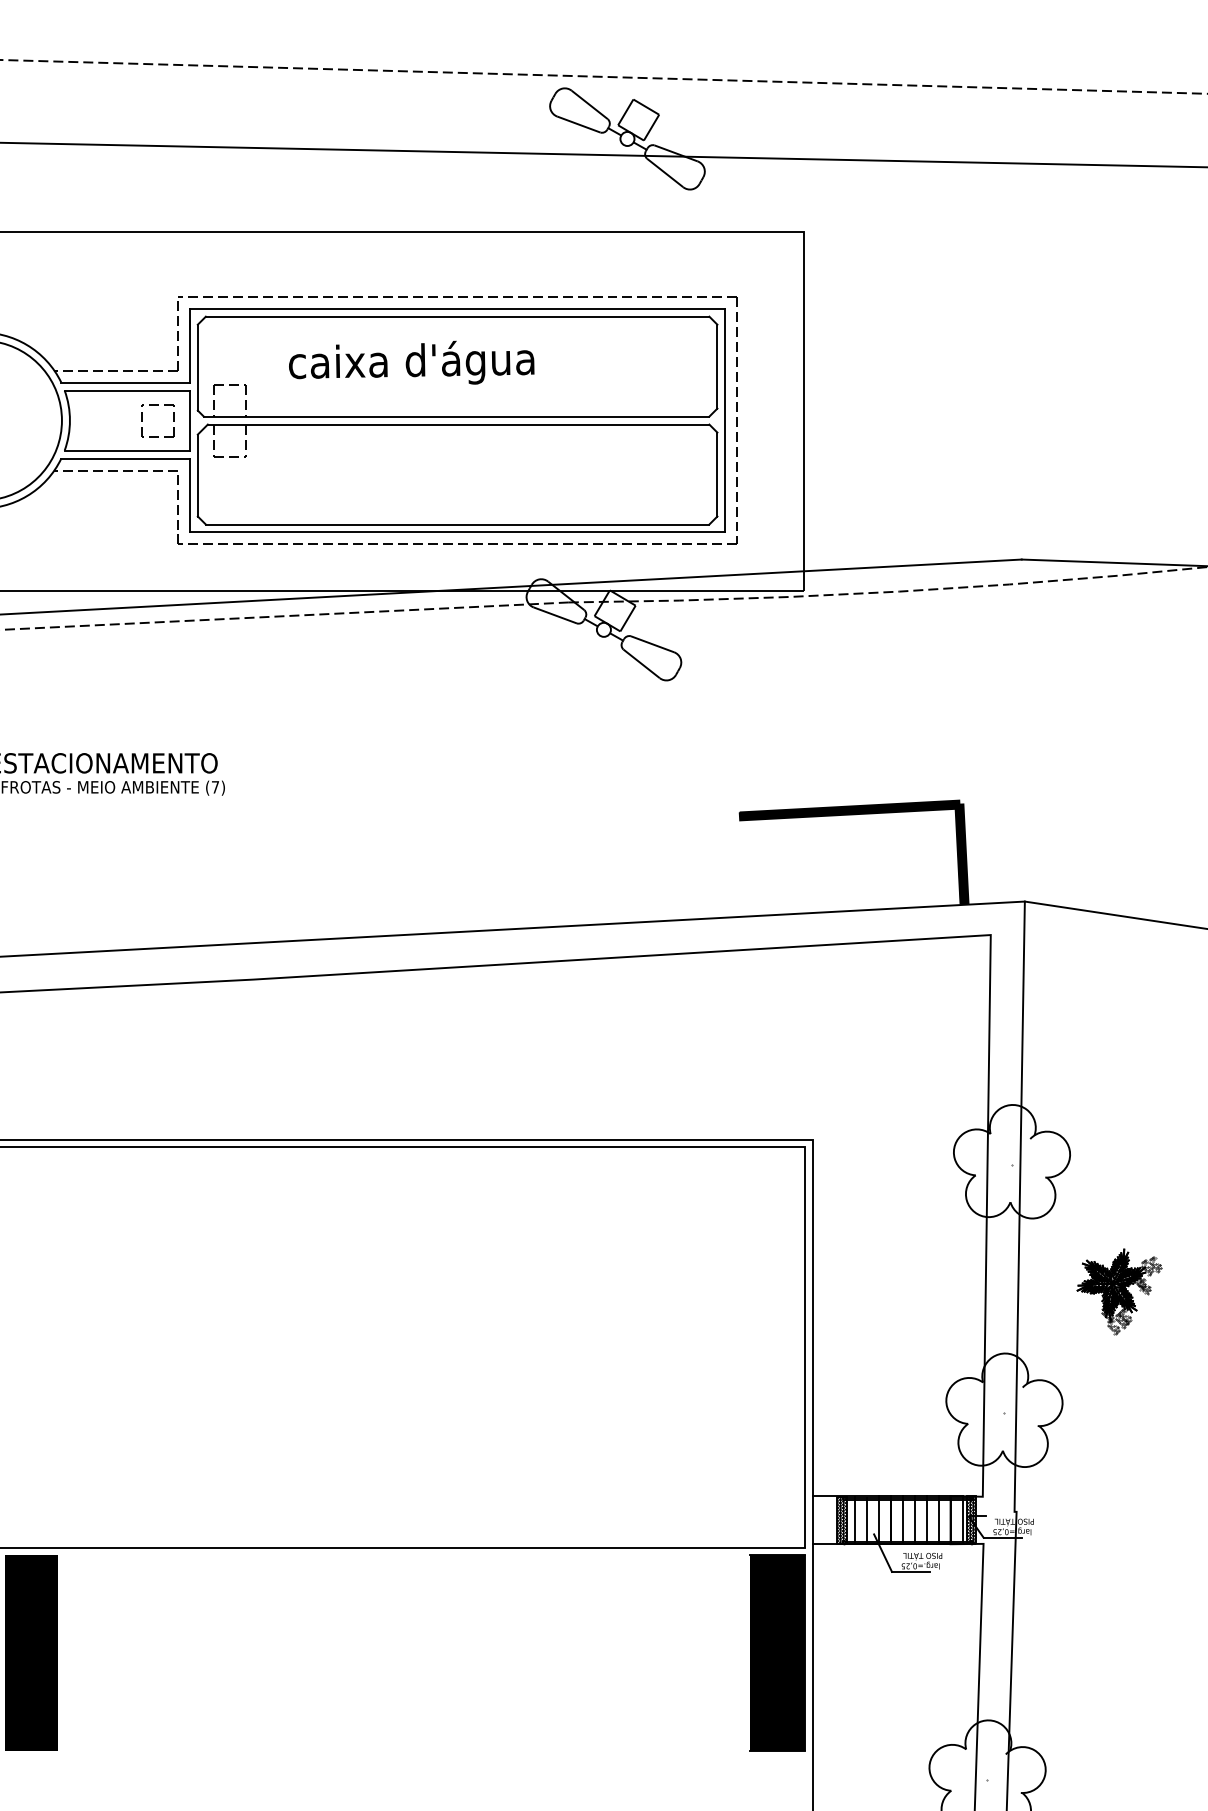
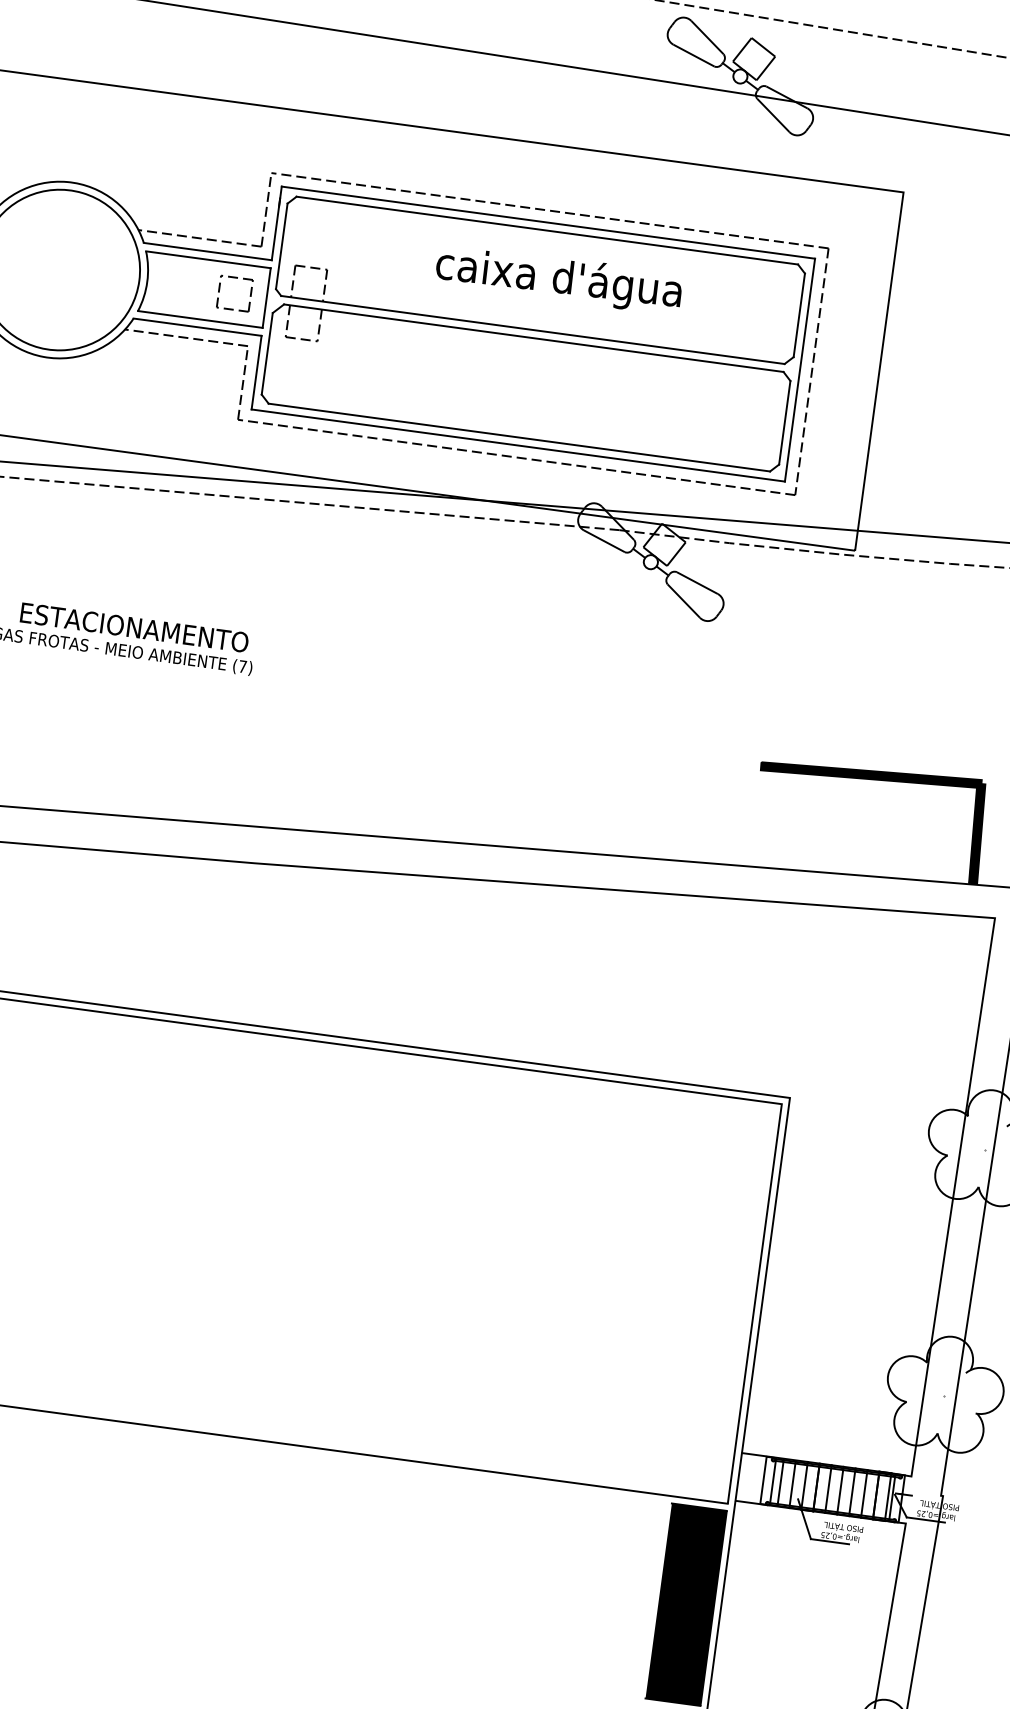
text: (411, 362) -> (558, 278), moved
hatch: (971, 1519) -> (897, 1497), removed
hatch: (841, 1520) -> (767, 1481), removed

